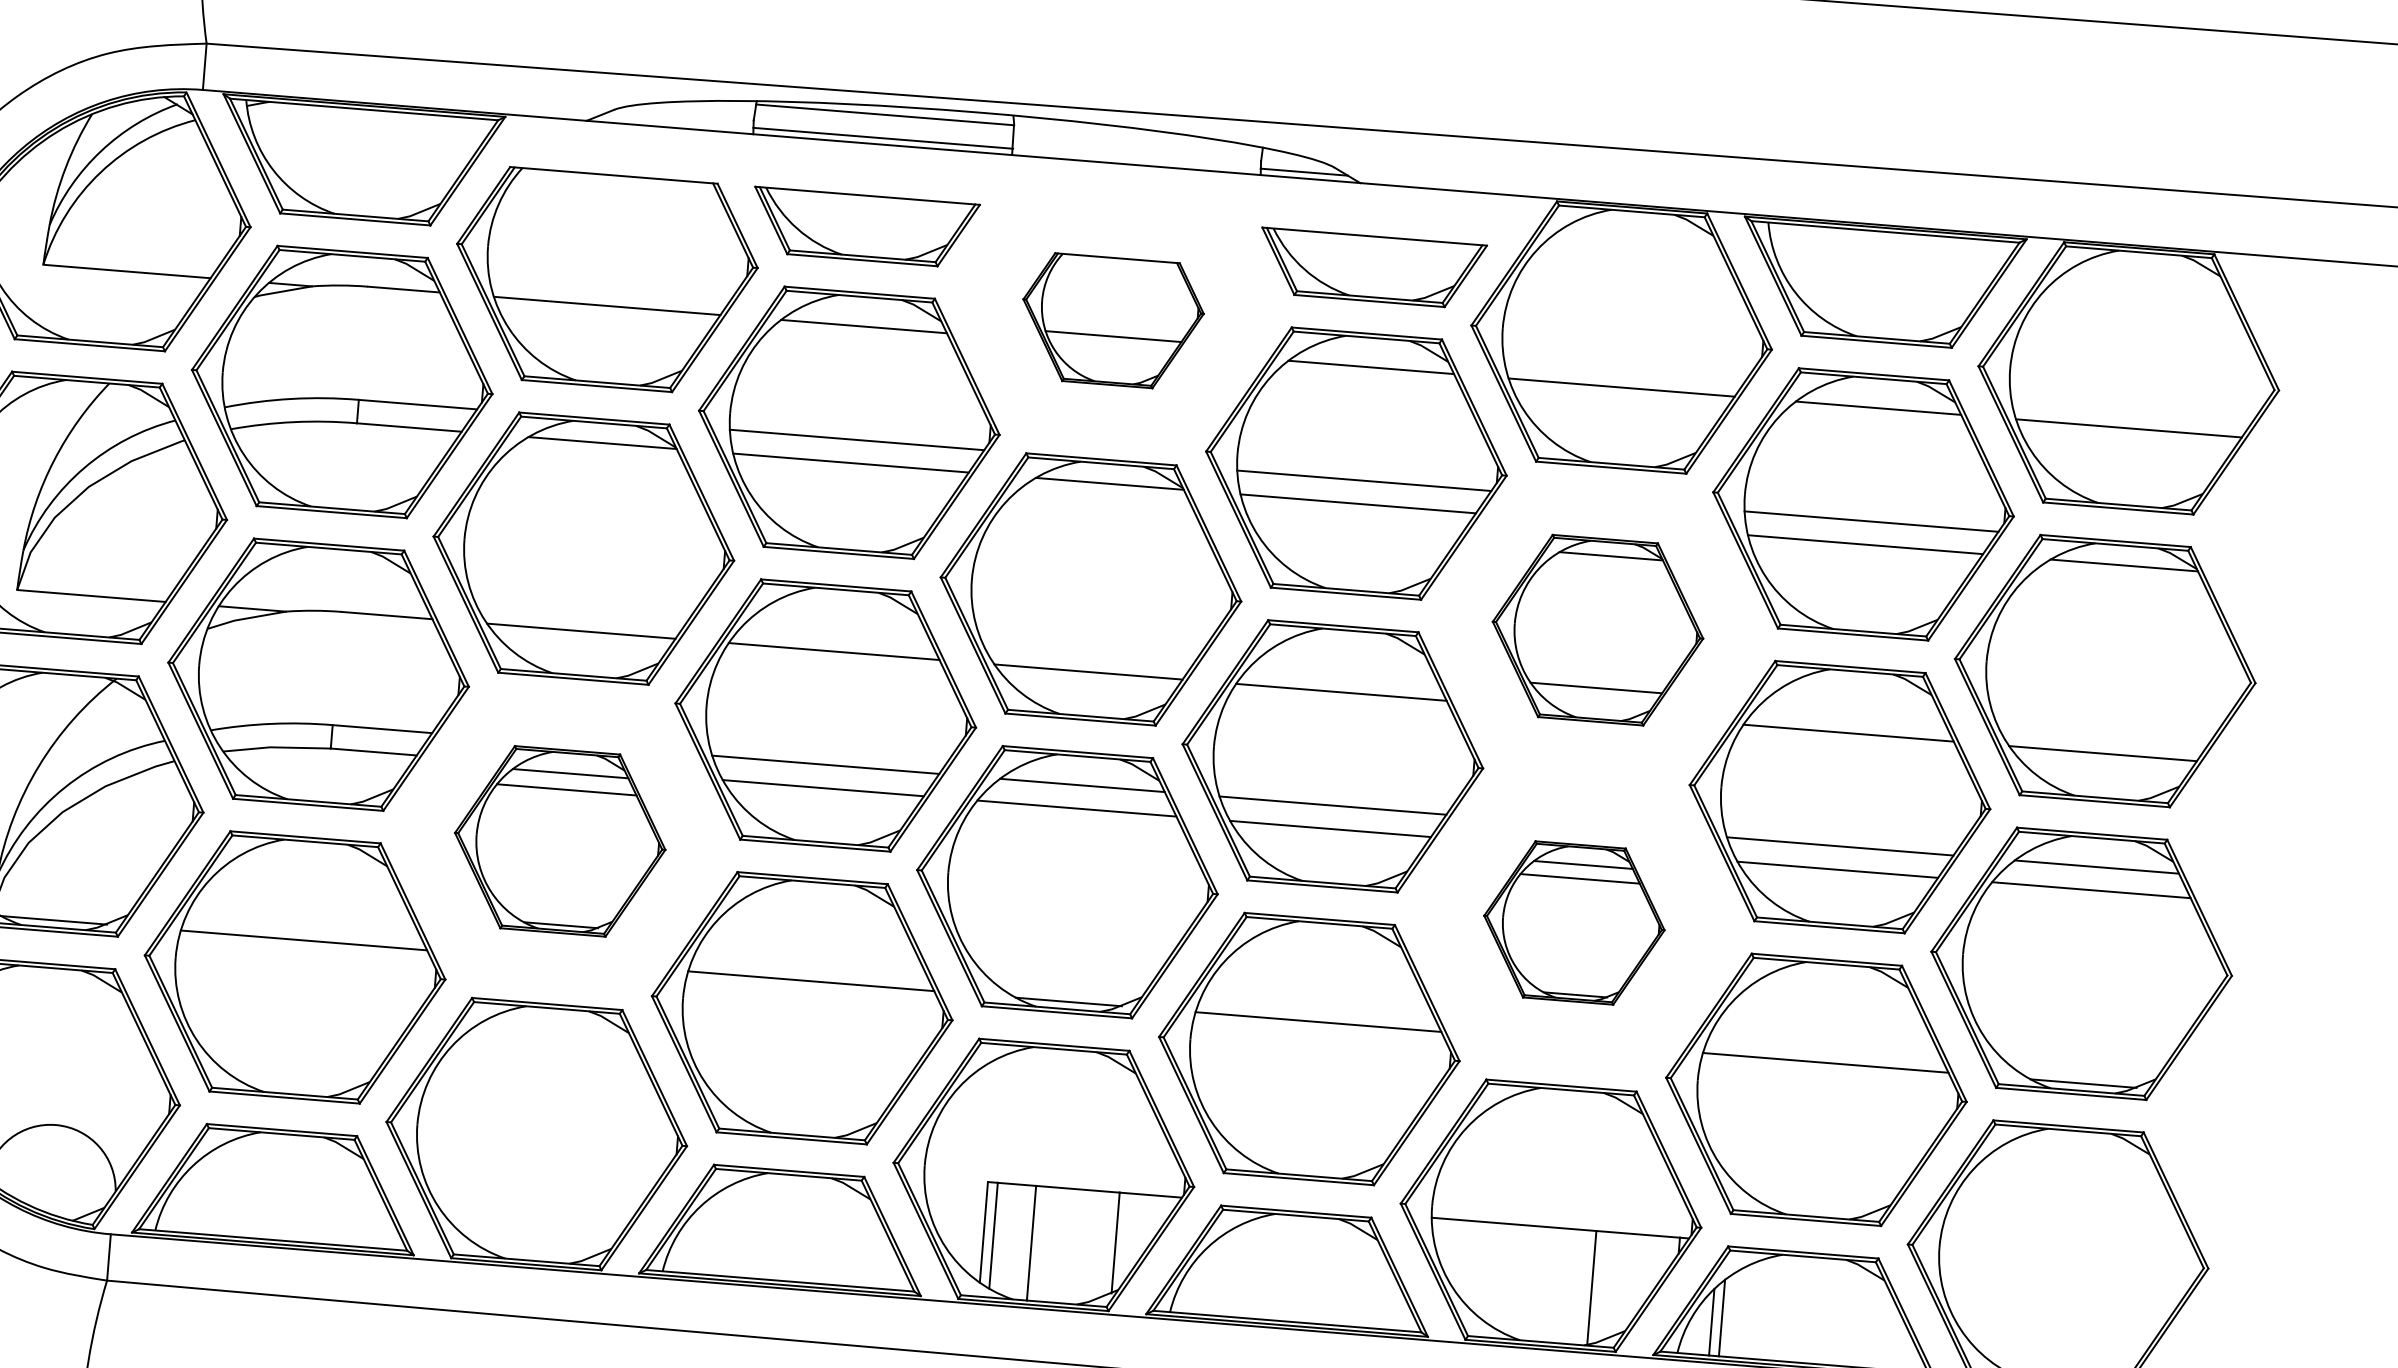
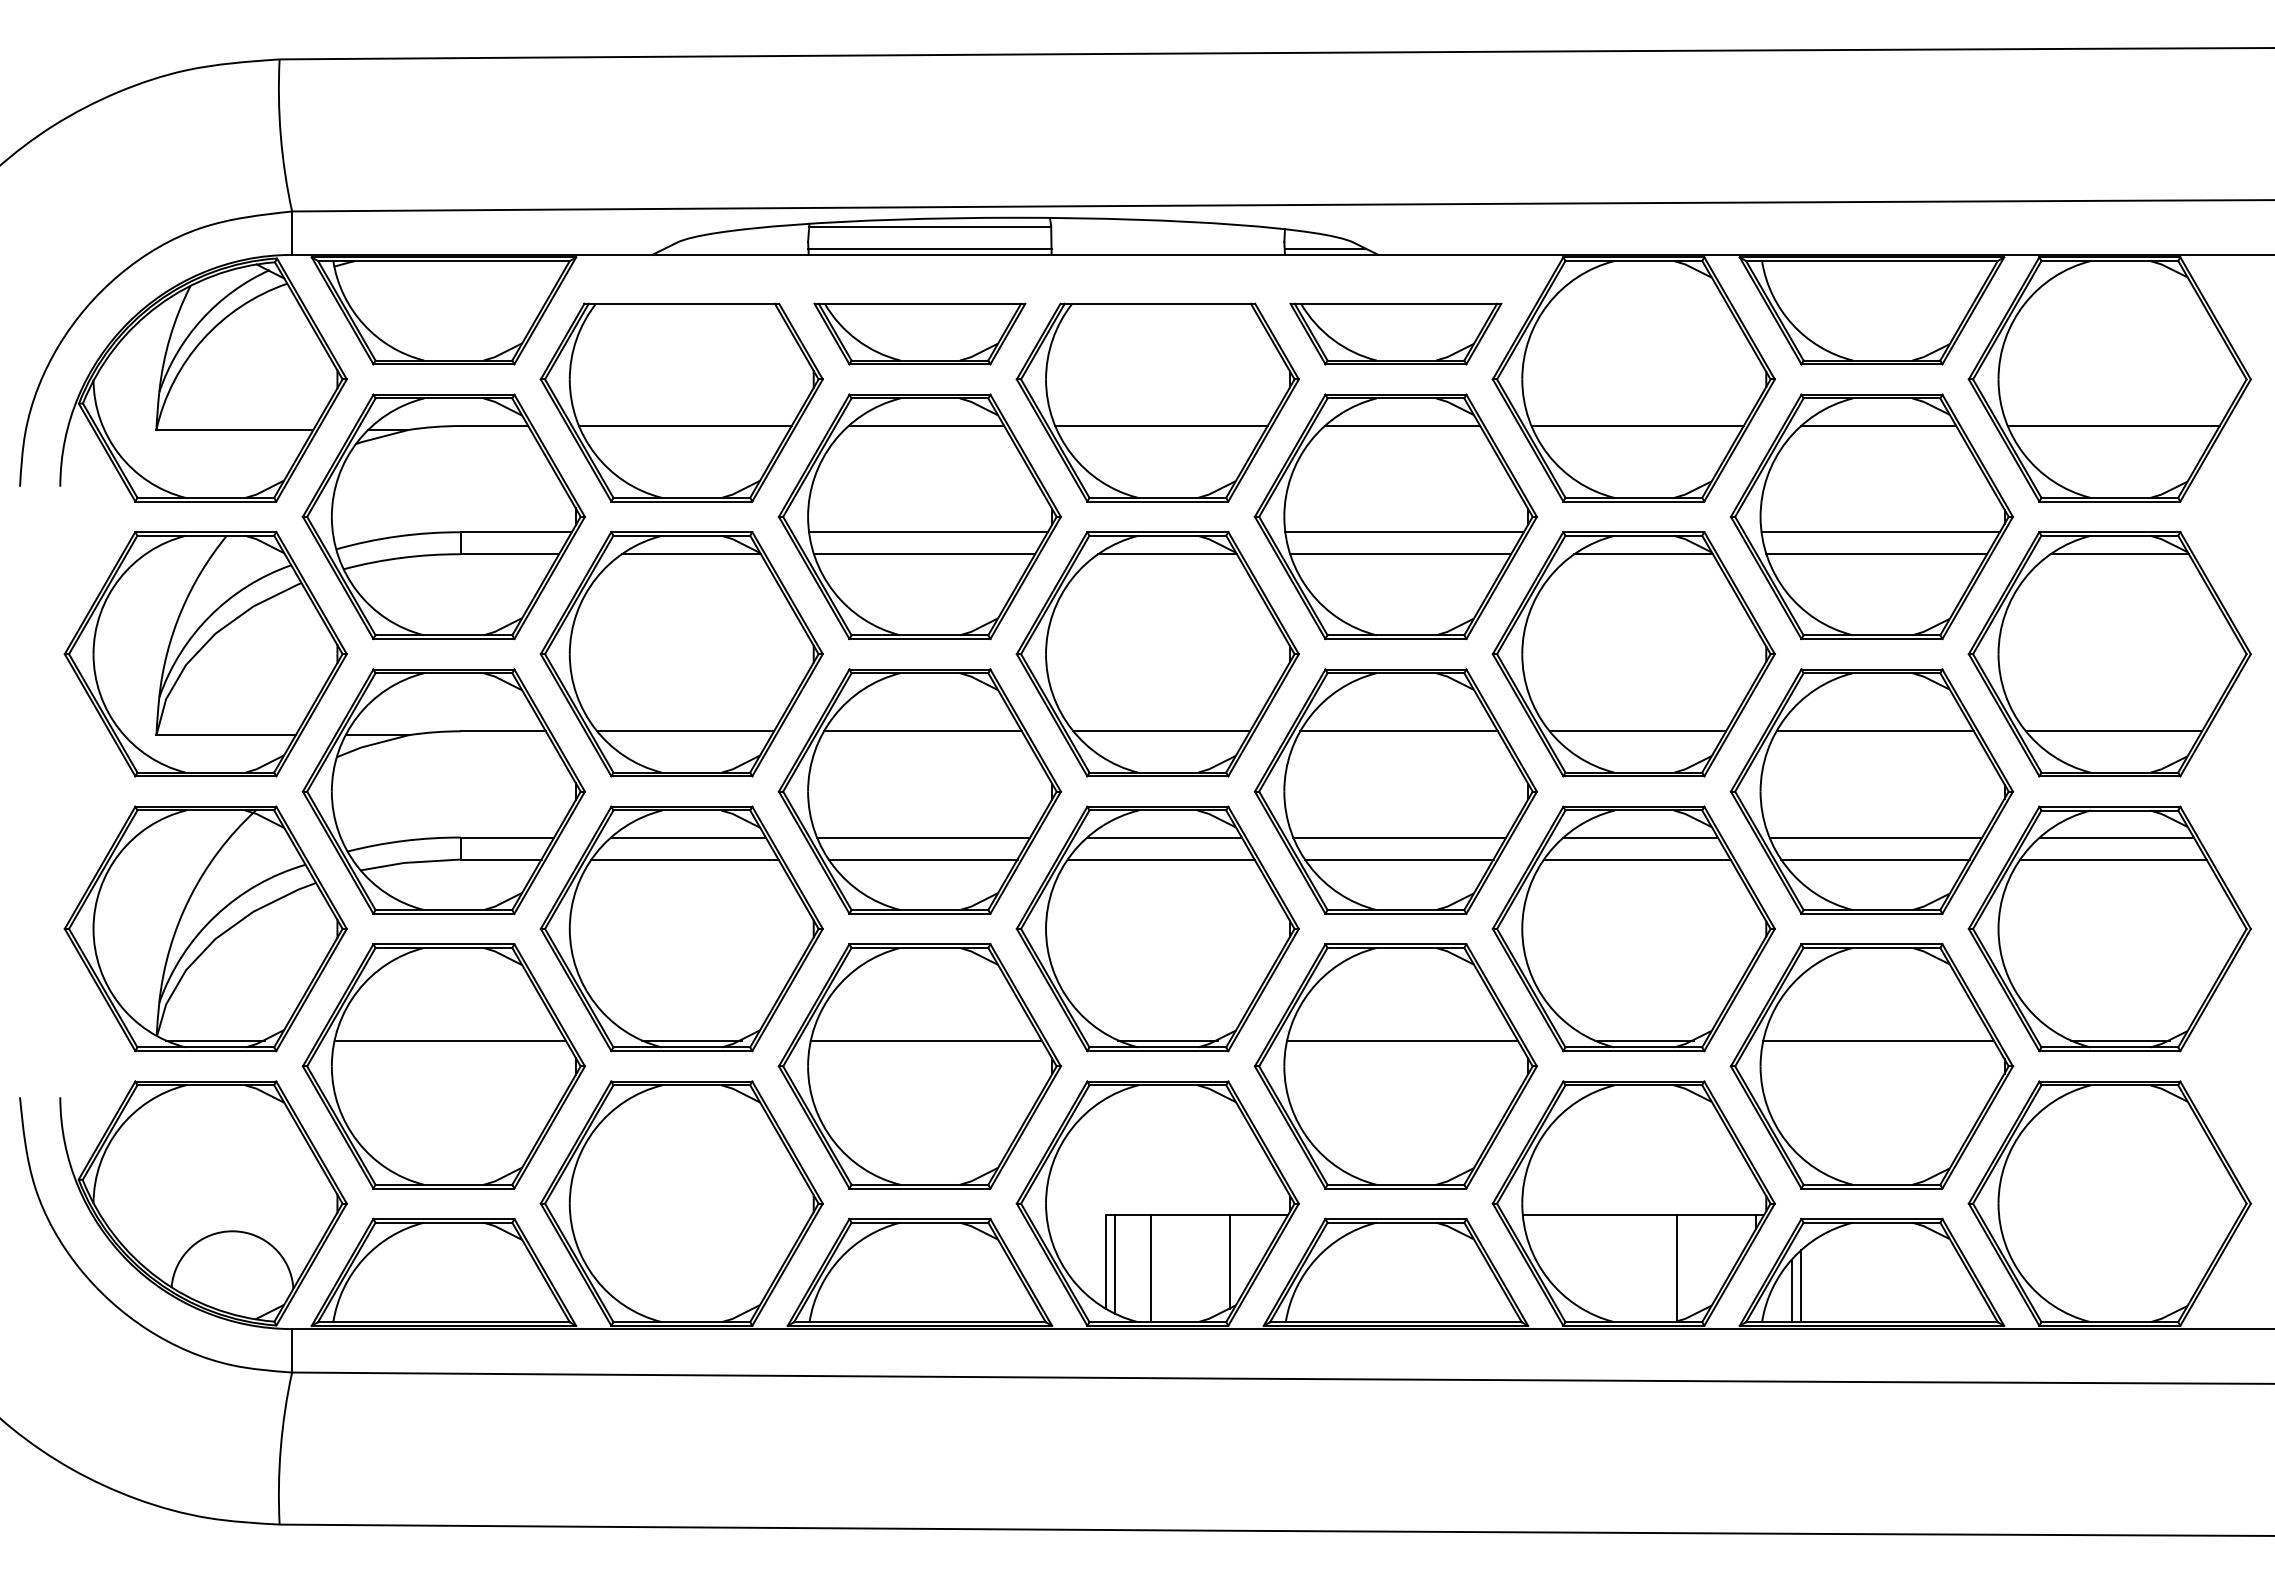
part: (1112, 321) -> (1157, 402), size x1.67
part: (1597, 629) -> (1633, 653), size x1.43
part: (560, 840) -> (681, 928), size x1.43
part: (1574, 922) -> (1633, 928), size x1.67

